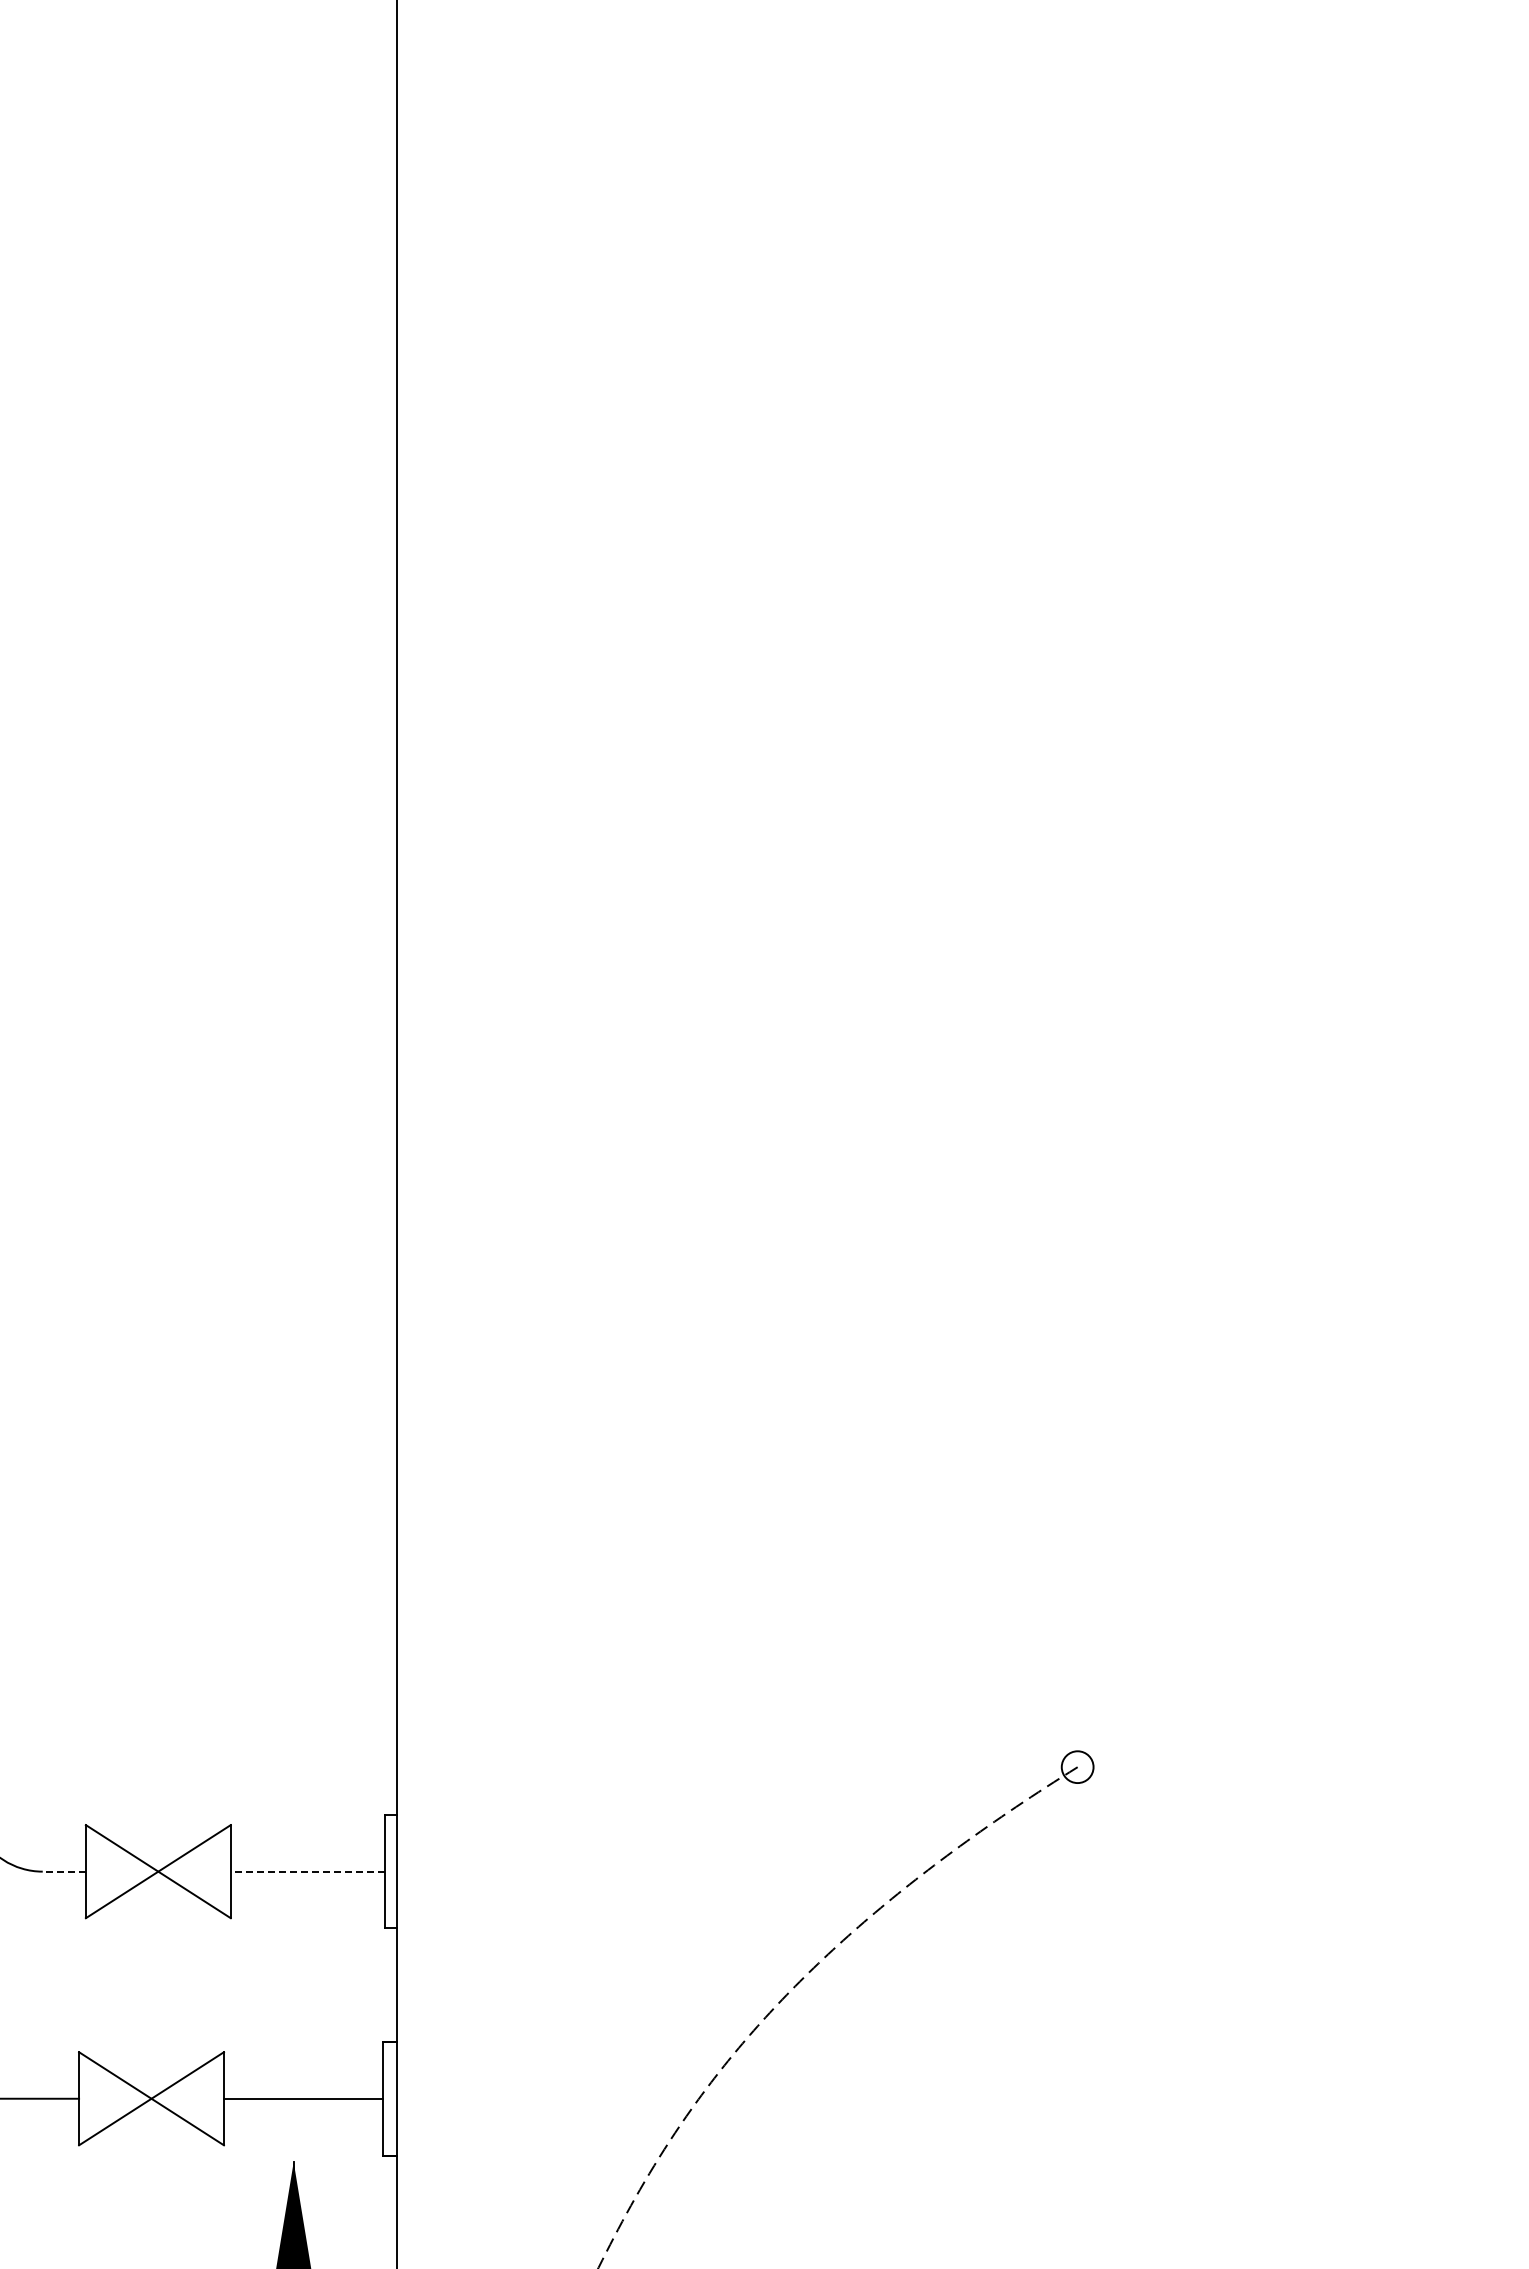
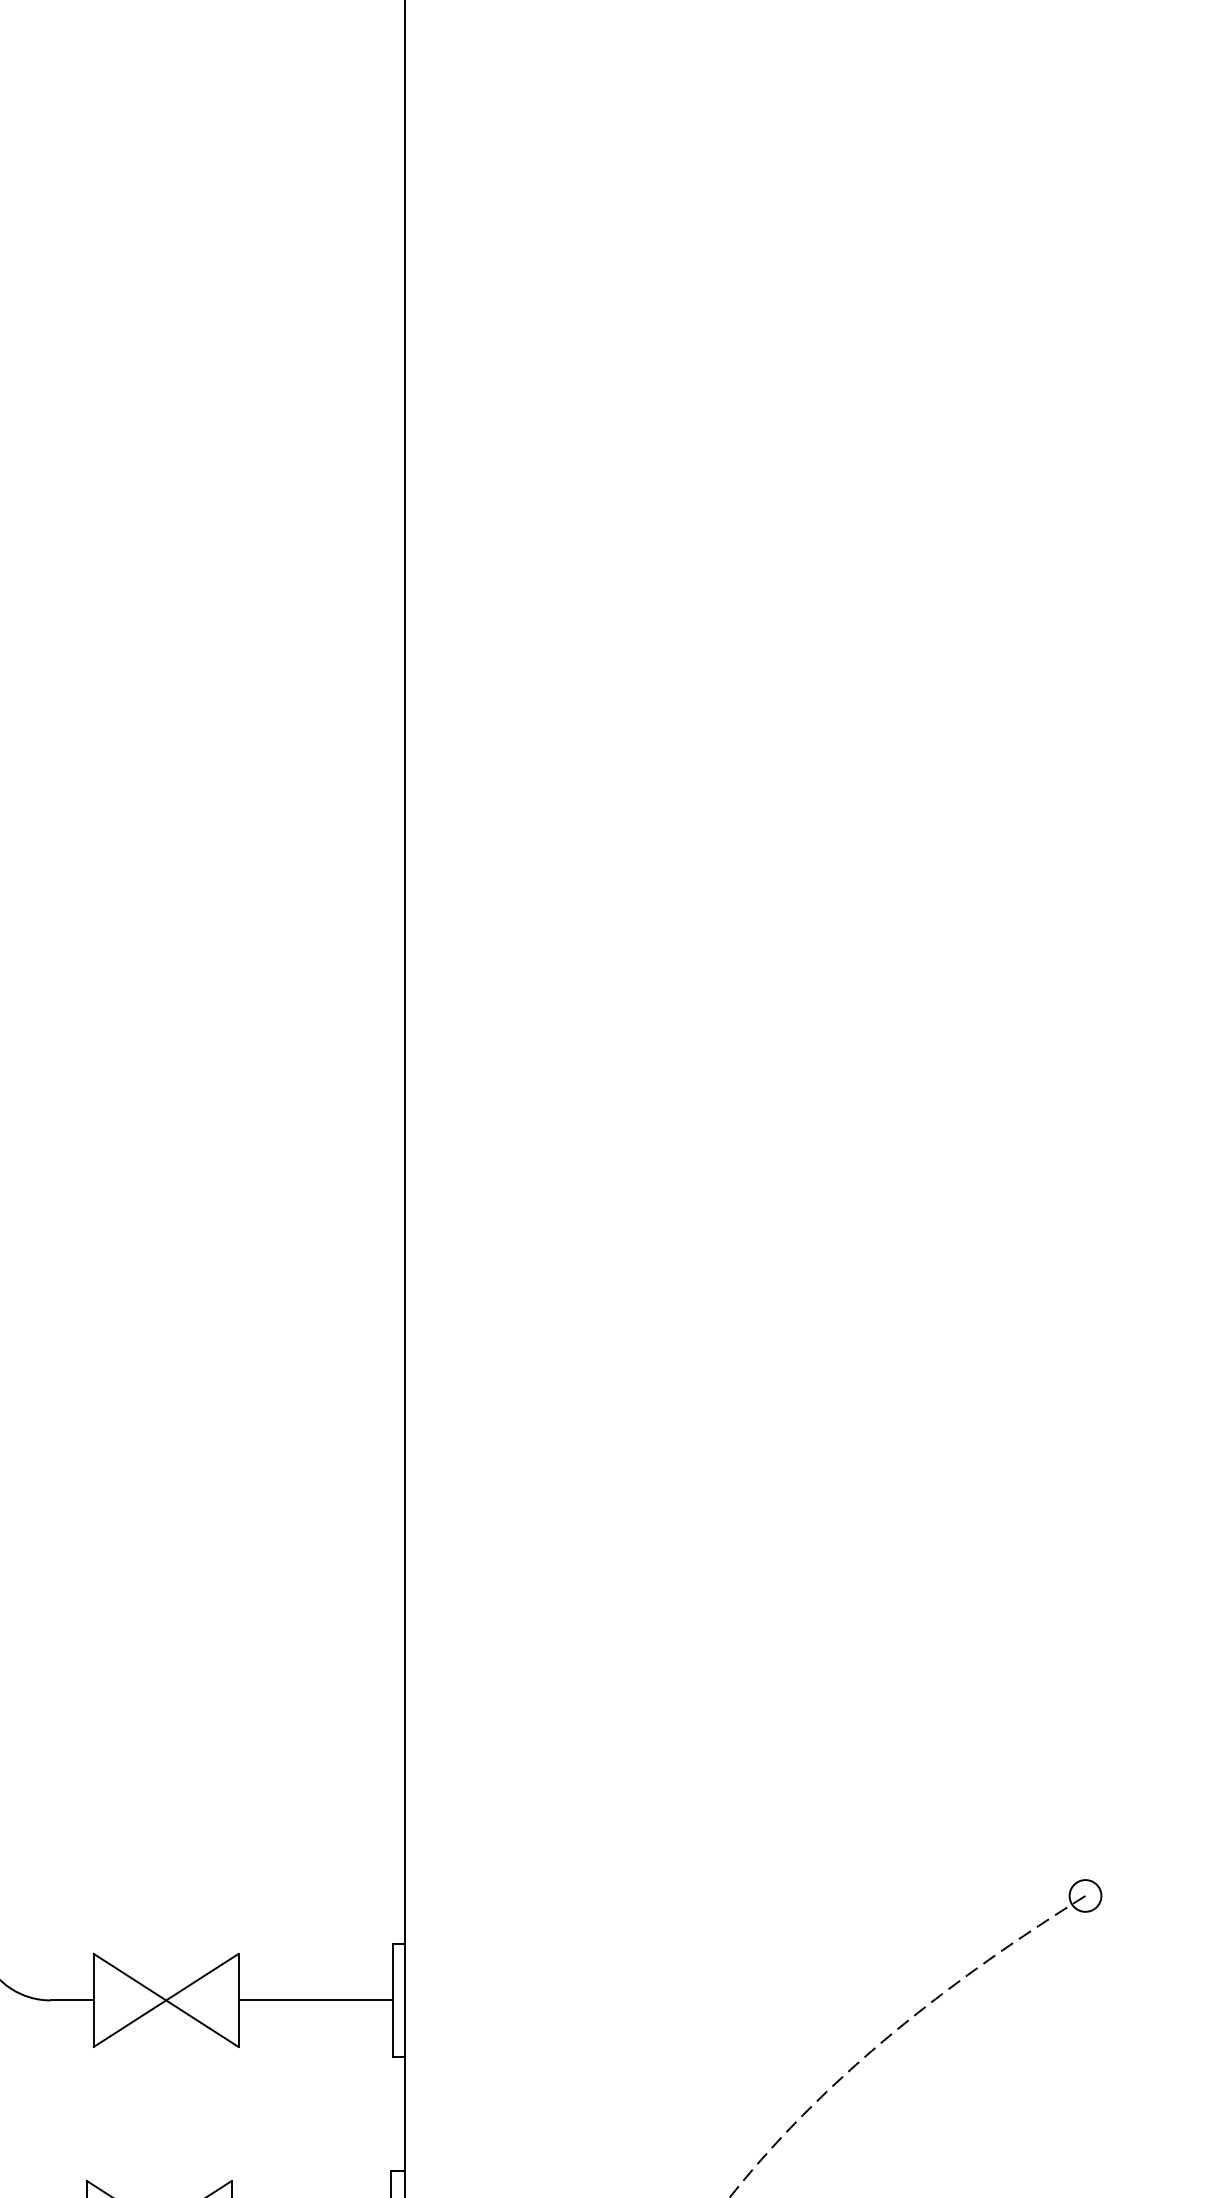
line: (64, 1871) -> (72, 2000), dashed -> solid
line: (307, 1871) -> (315, 2000), dashed -> solid

